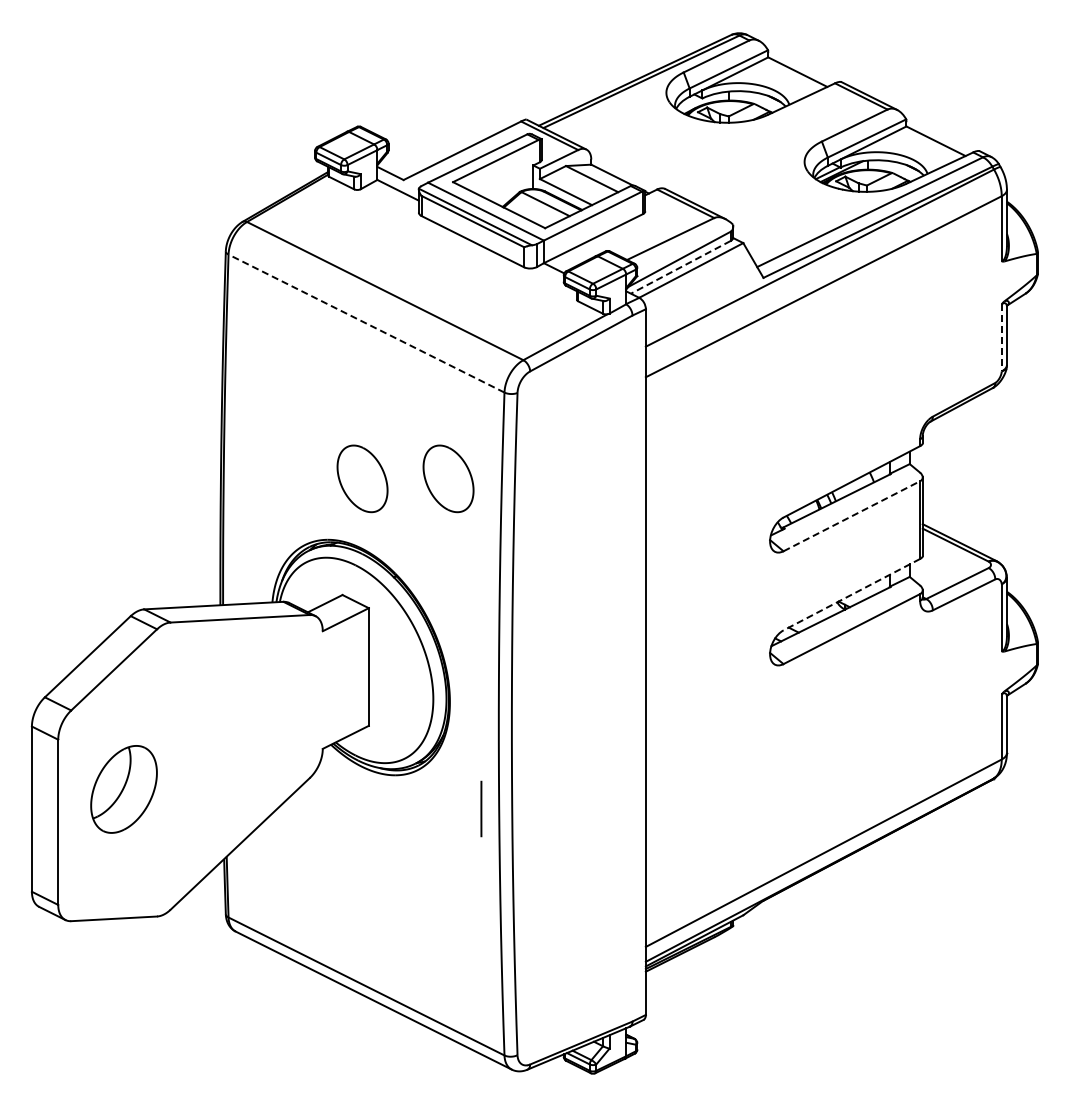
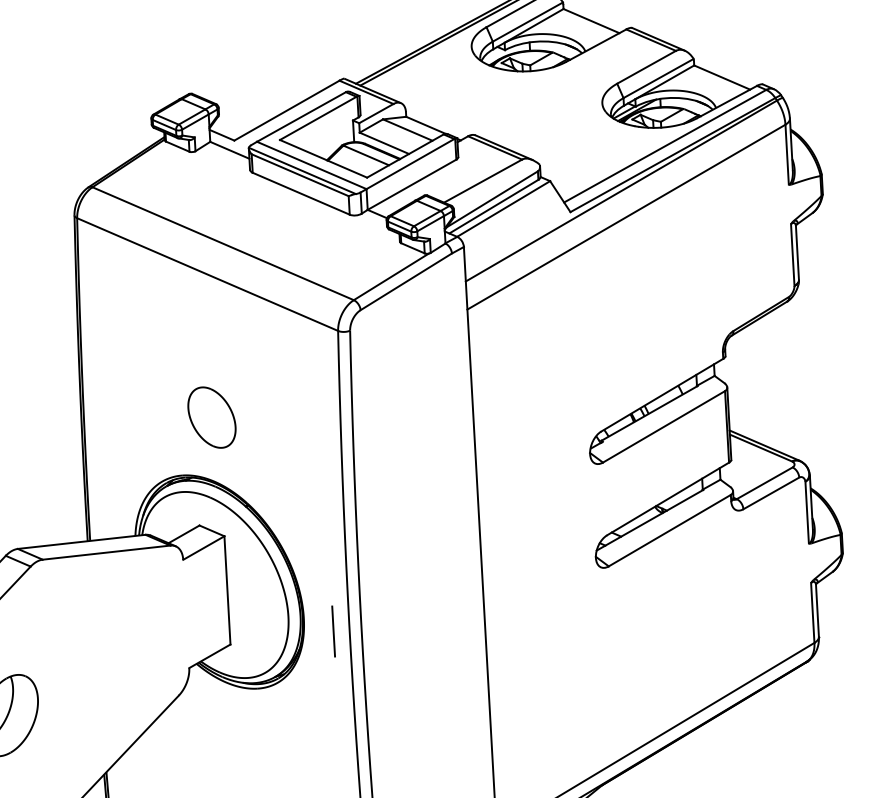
line: (680, 267) -> (493, 206), dashed -> solid
line: (366, 323) -> (207, 274), dashed -> solid
line: (1001, 337) -> (792, 254), dashed -> solid
part: (448, 478) -> (291, 412), removed
line: (851, 516) -> (663, 427), dashed -> solid
line: (851, 594) -> (667, 498), dashed -> solid
line: (481, 808) -> (333, 631), moved

